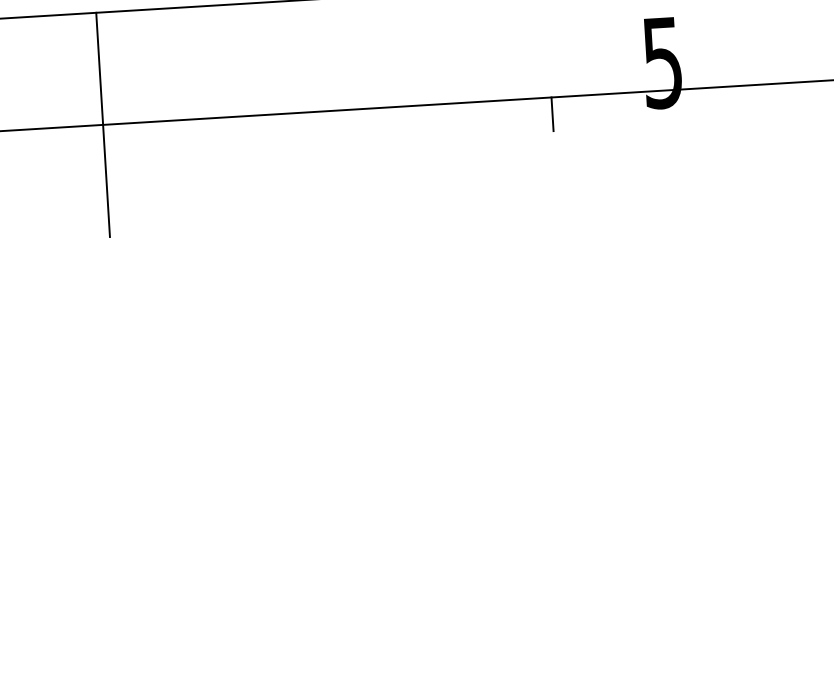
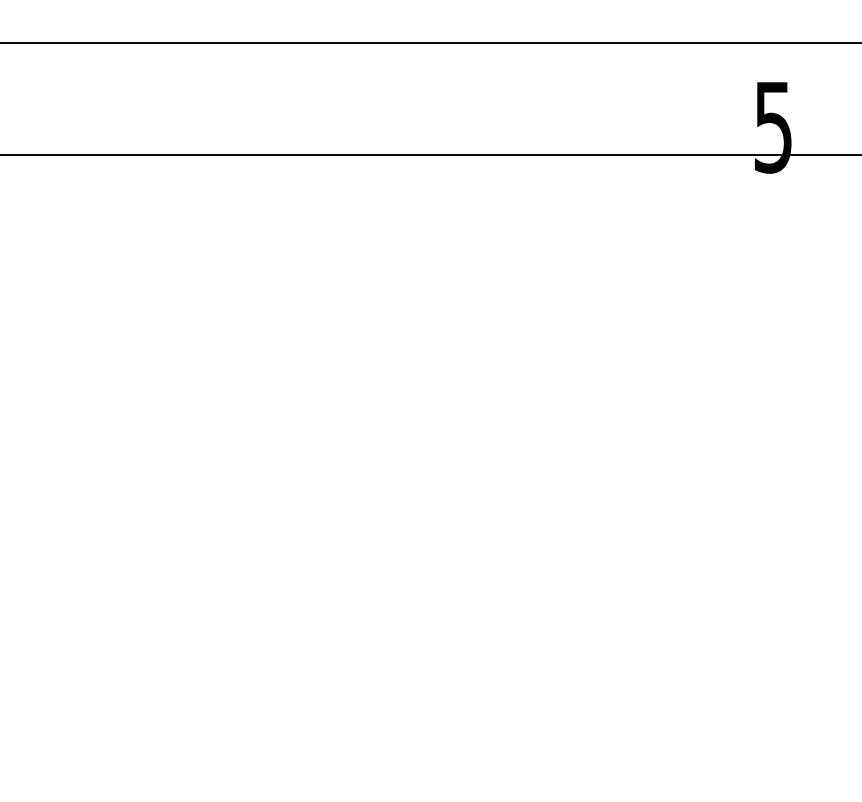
line: (552, 113) -> (660, 171), removed
line: (103, 124) -> (211, 154), removed

